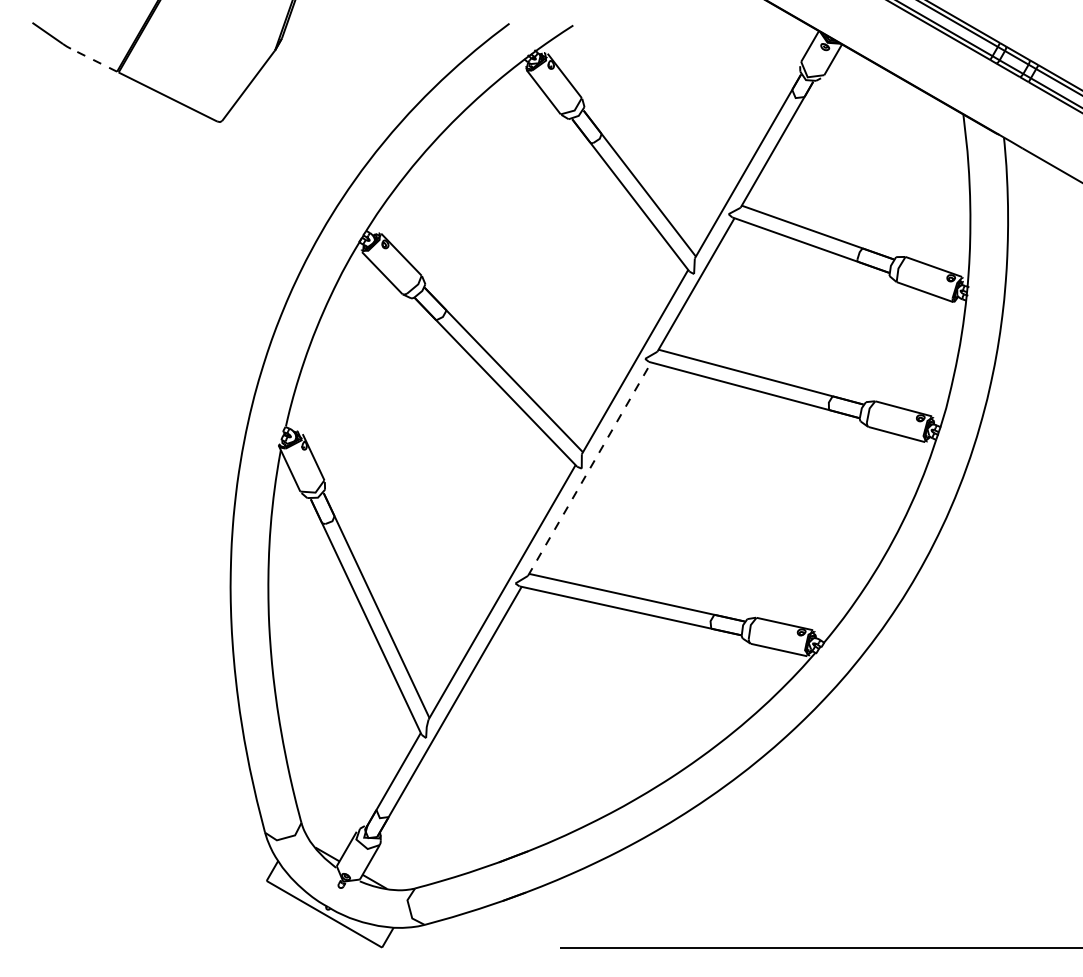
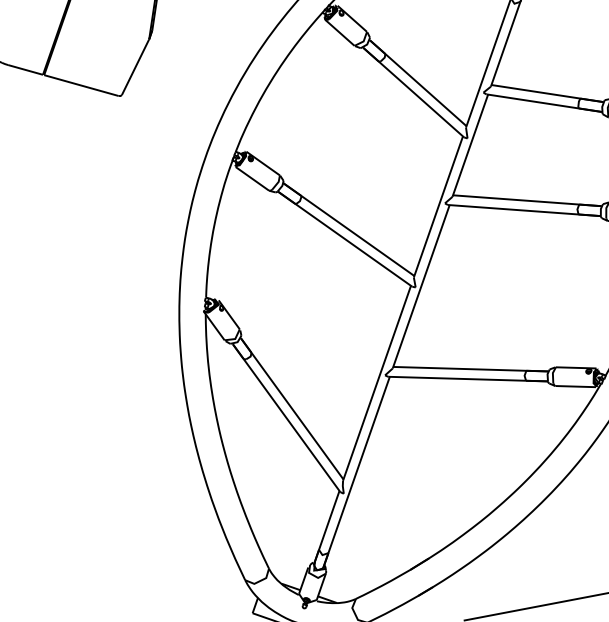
line: (94, 60) -> (25, 70), dashed -> solid
line: (589, 468) -> (421, 286), dashed -> solid

